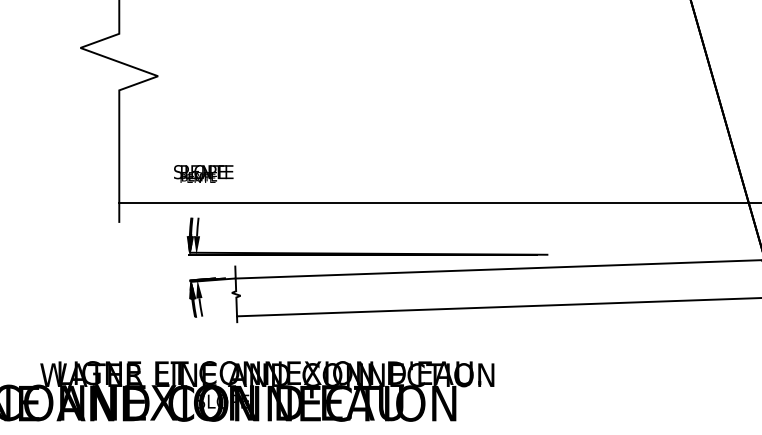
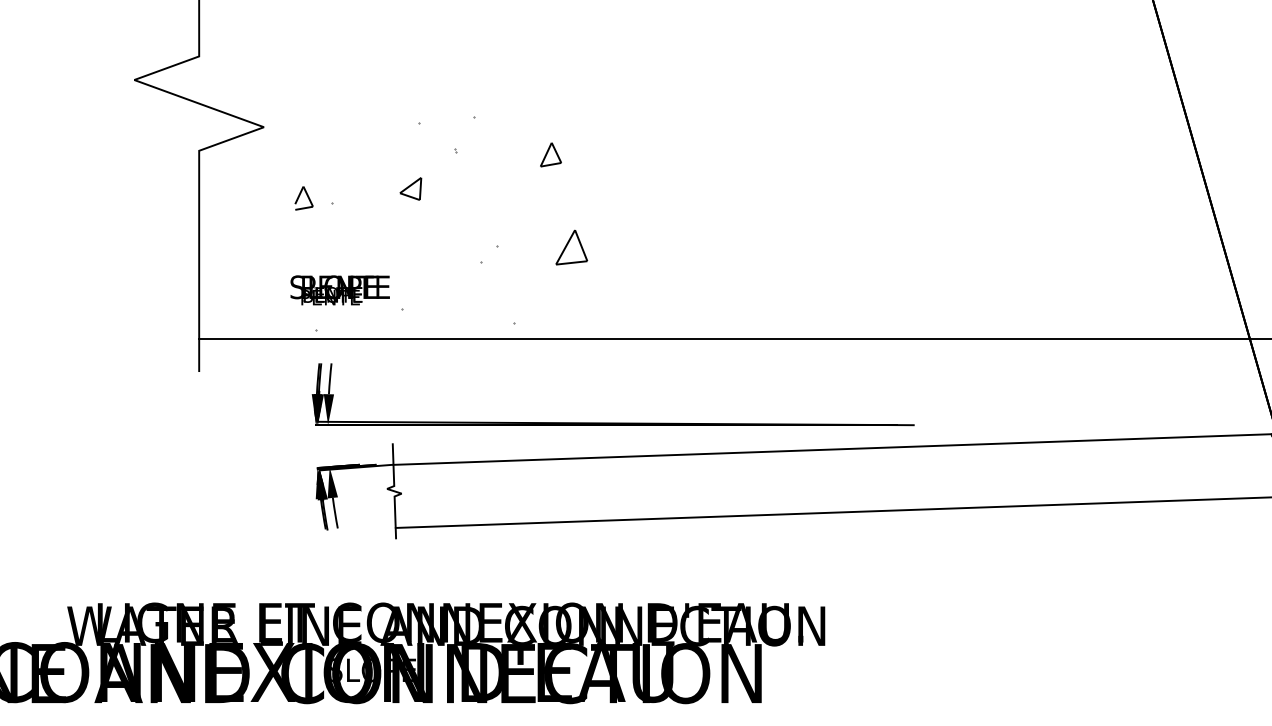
hatch: (263, 133) -> (439, 222), added

